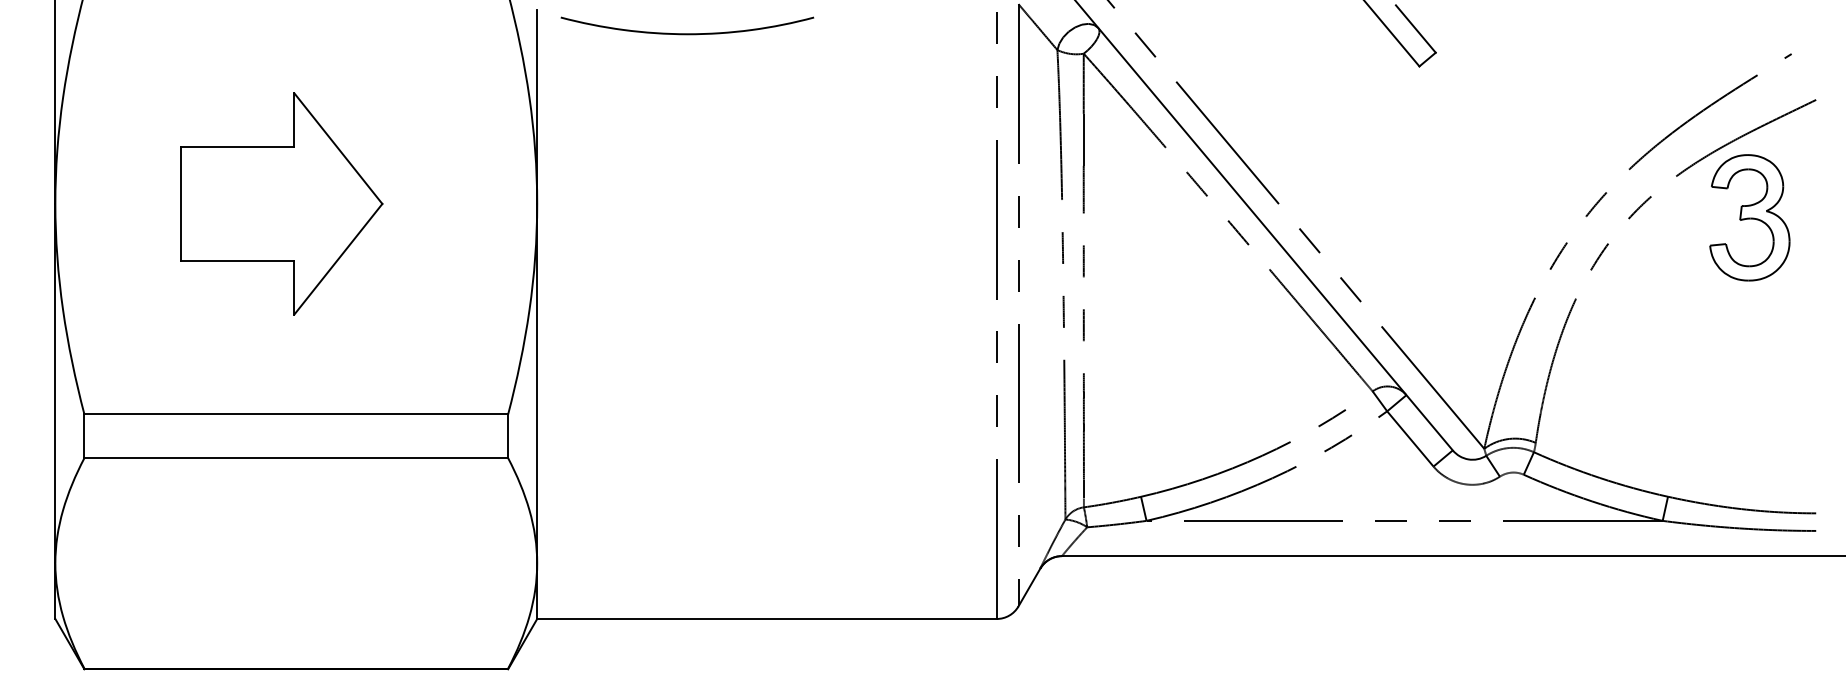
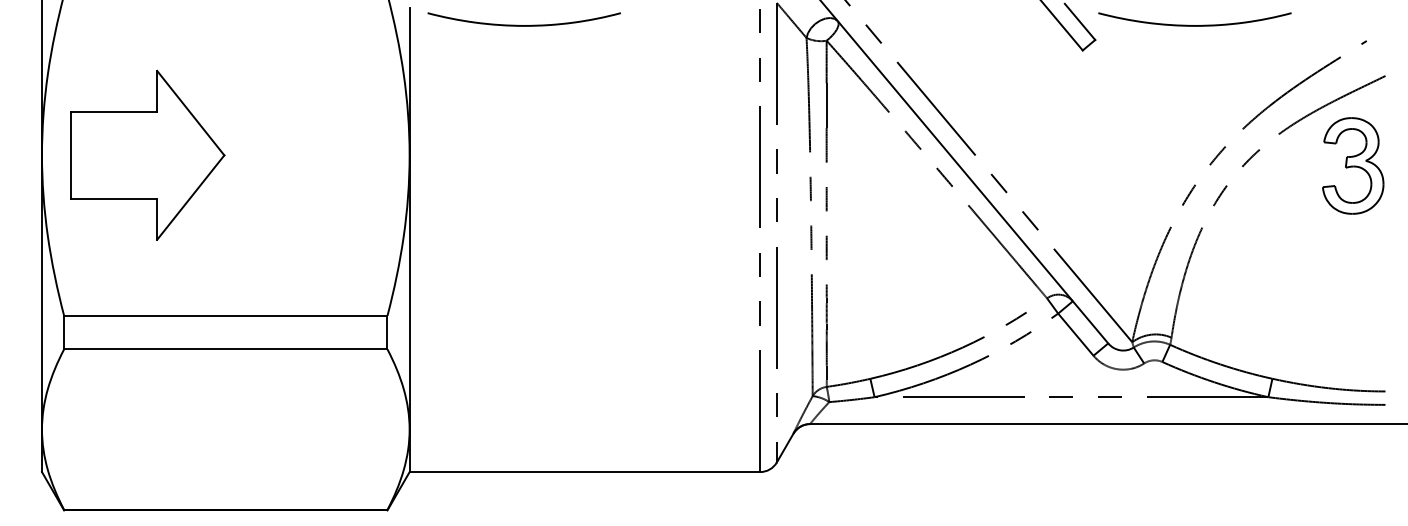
curve: (1566, 33) -> (1194, 25), added
part: (281, 203) -> (147, 155), moved
part: (1749, 217) -> (1352, 165), moved

